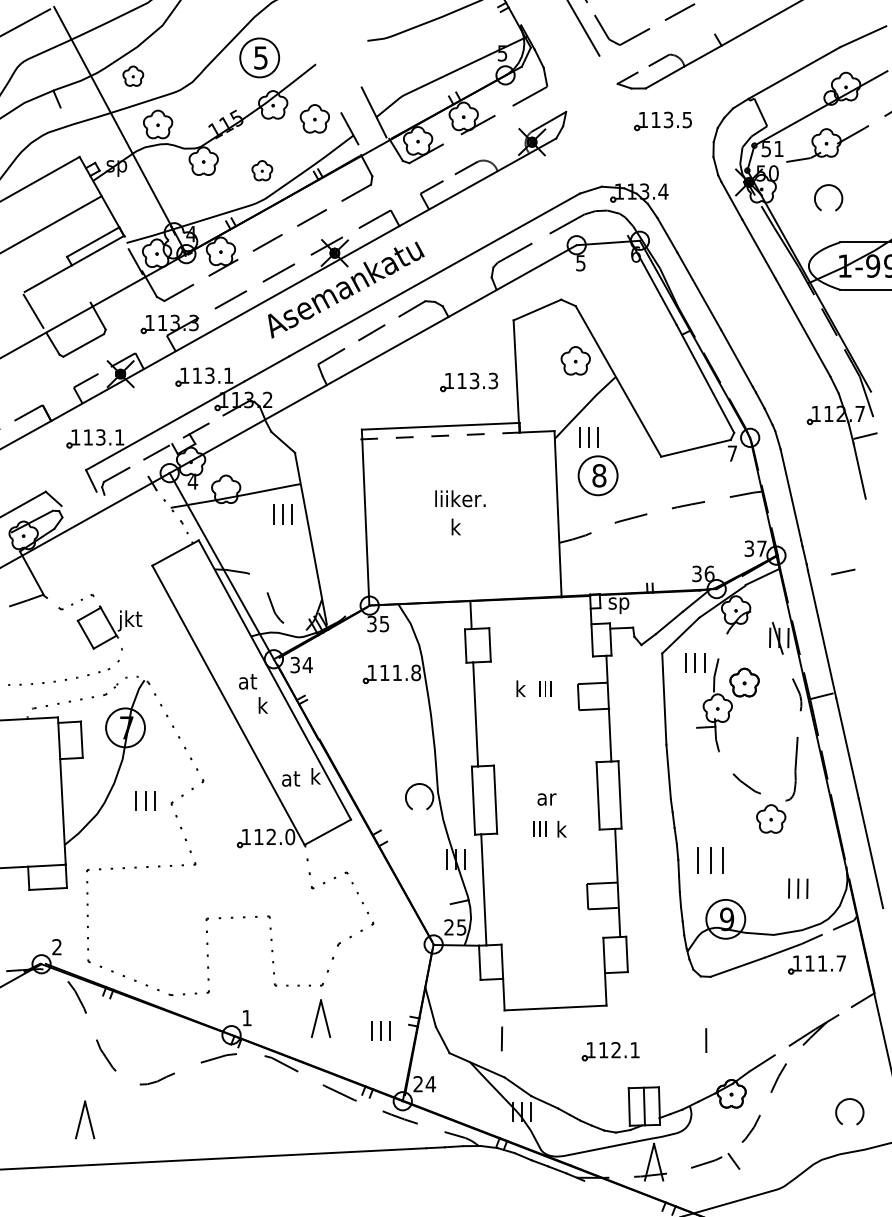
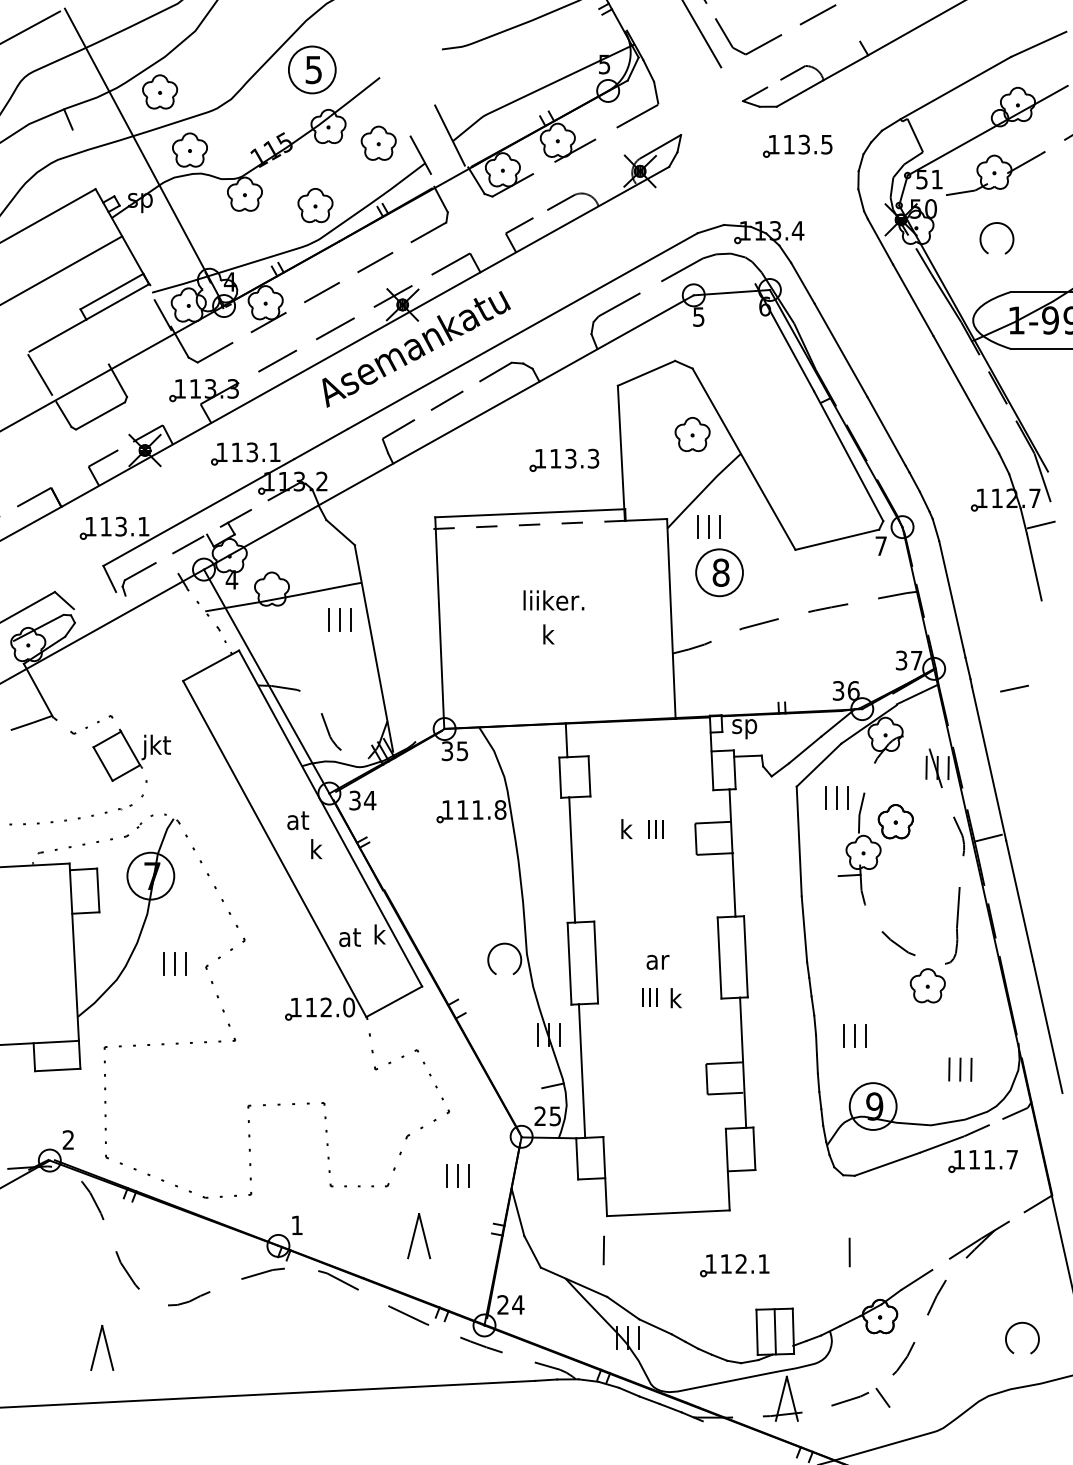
part: (133, 75) -> (160, 91), size x1.43
part: (262, 170) -> (315, 205), size x1.43
part: (710, 860) -> (854, 1035), size x0.71
part: (321, 1019) -> (419, 1236), moved
part: (380, 1030) -> (457, 1175), moved

